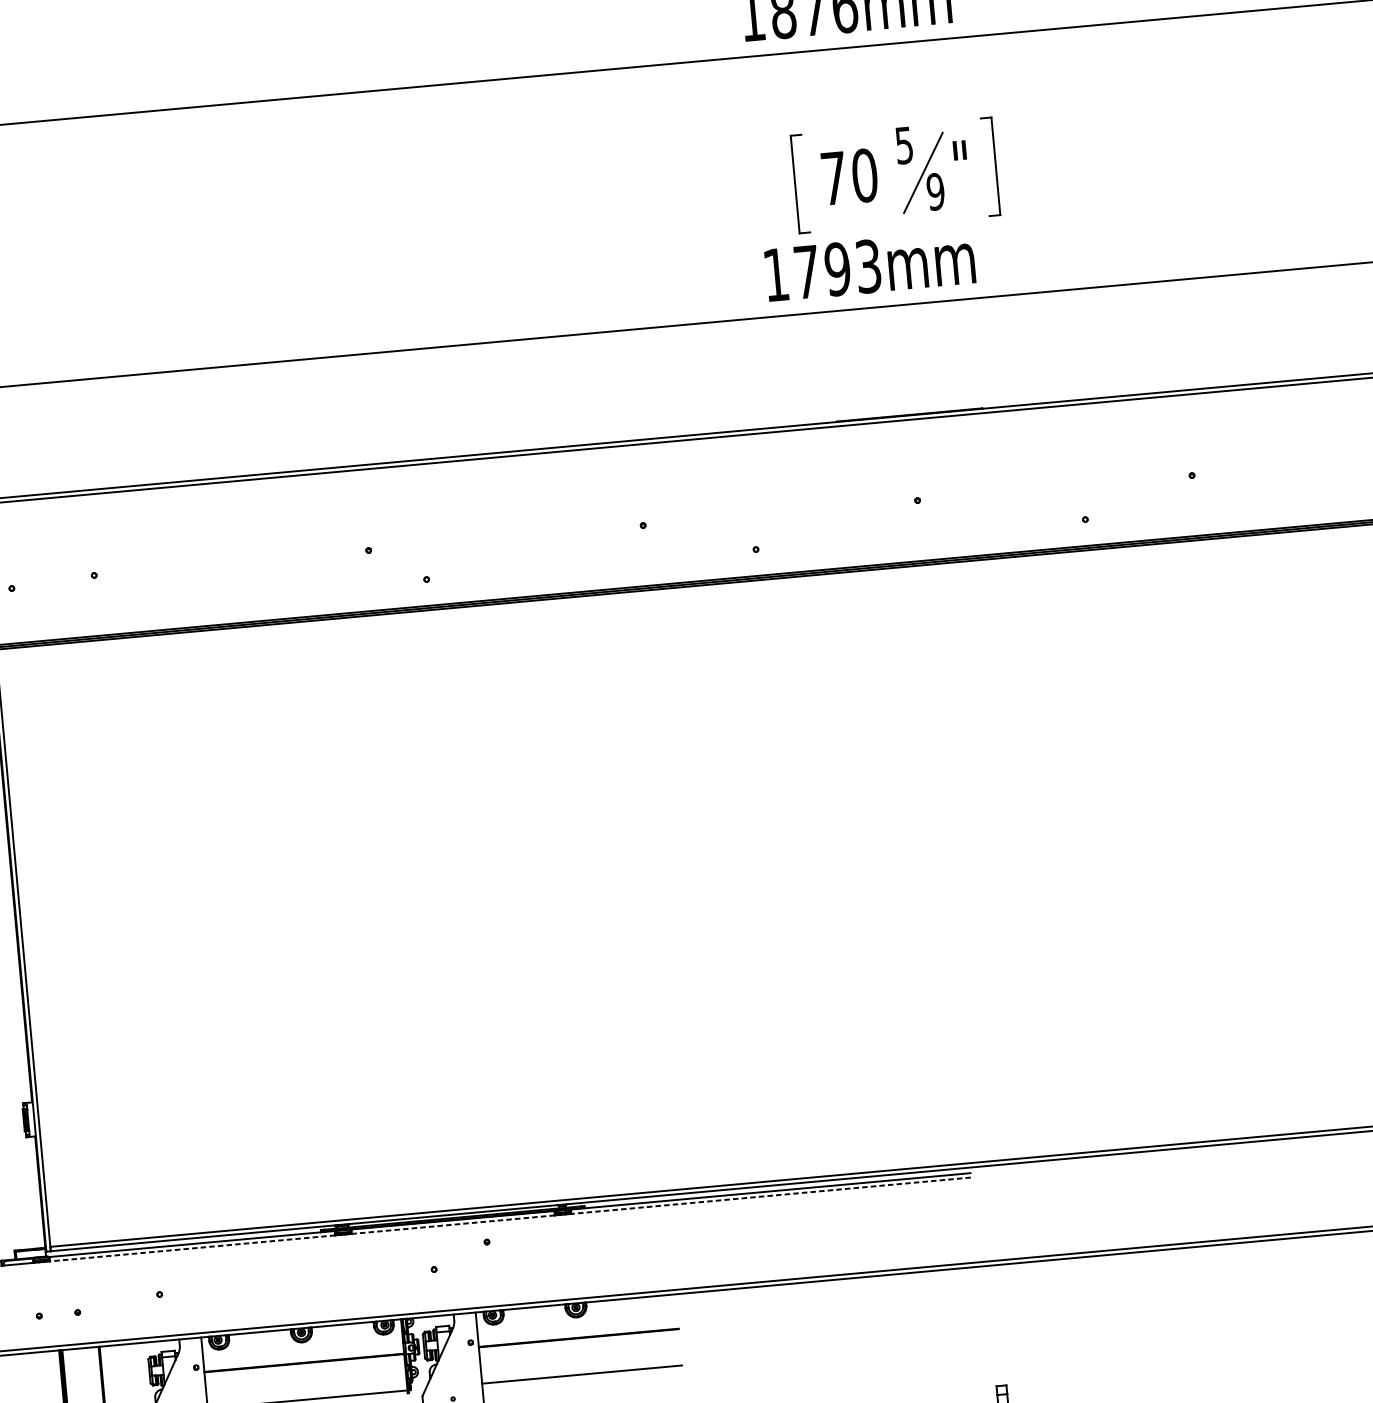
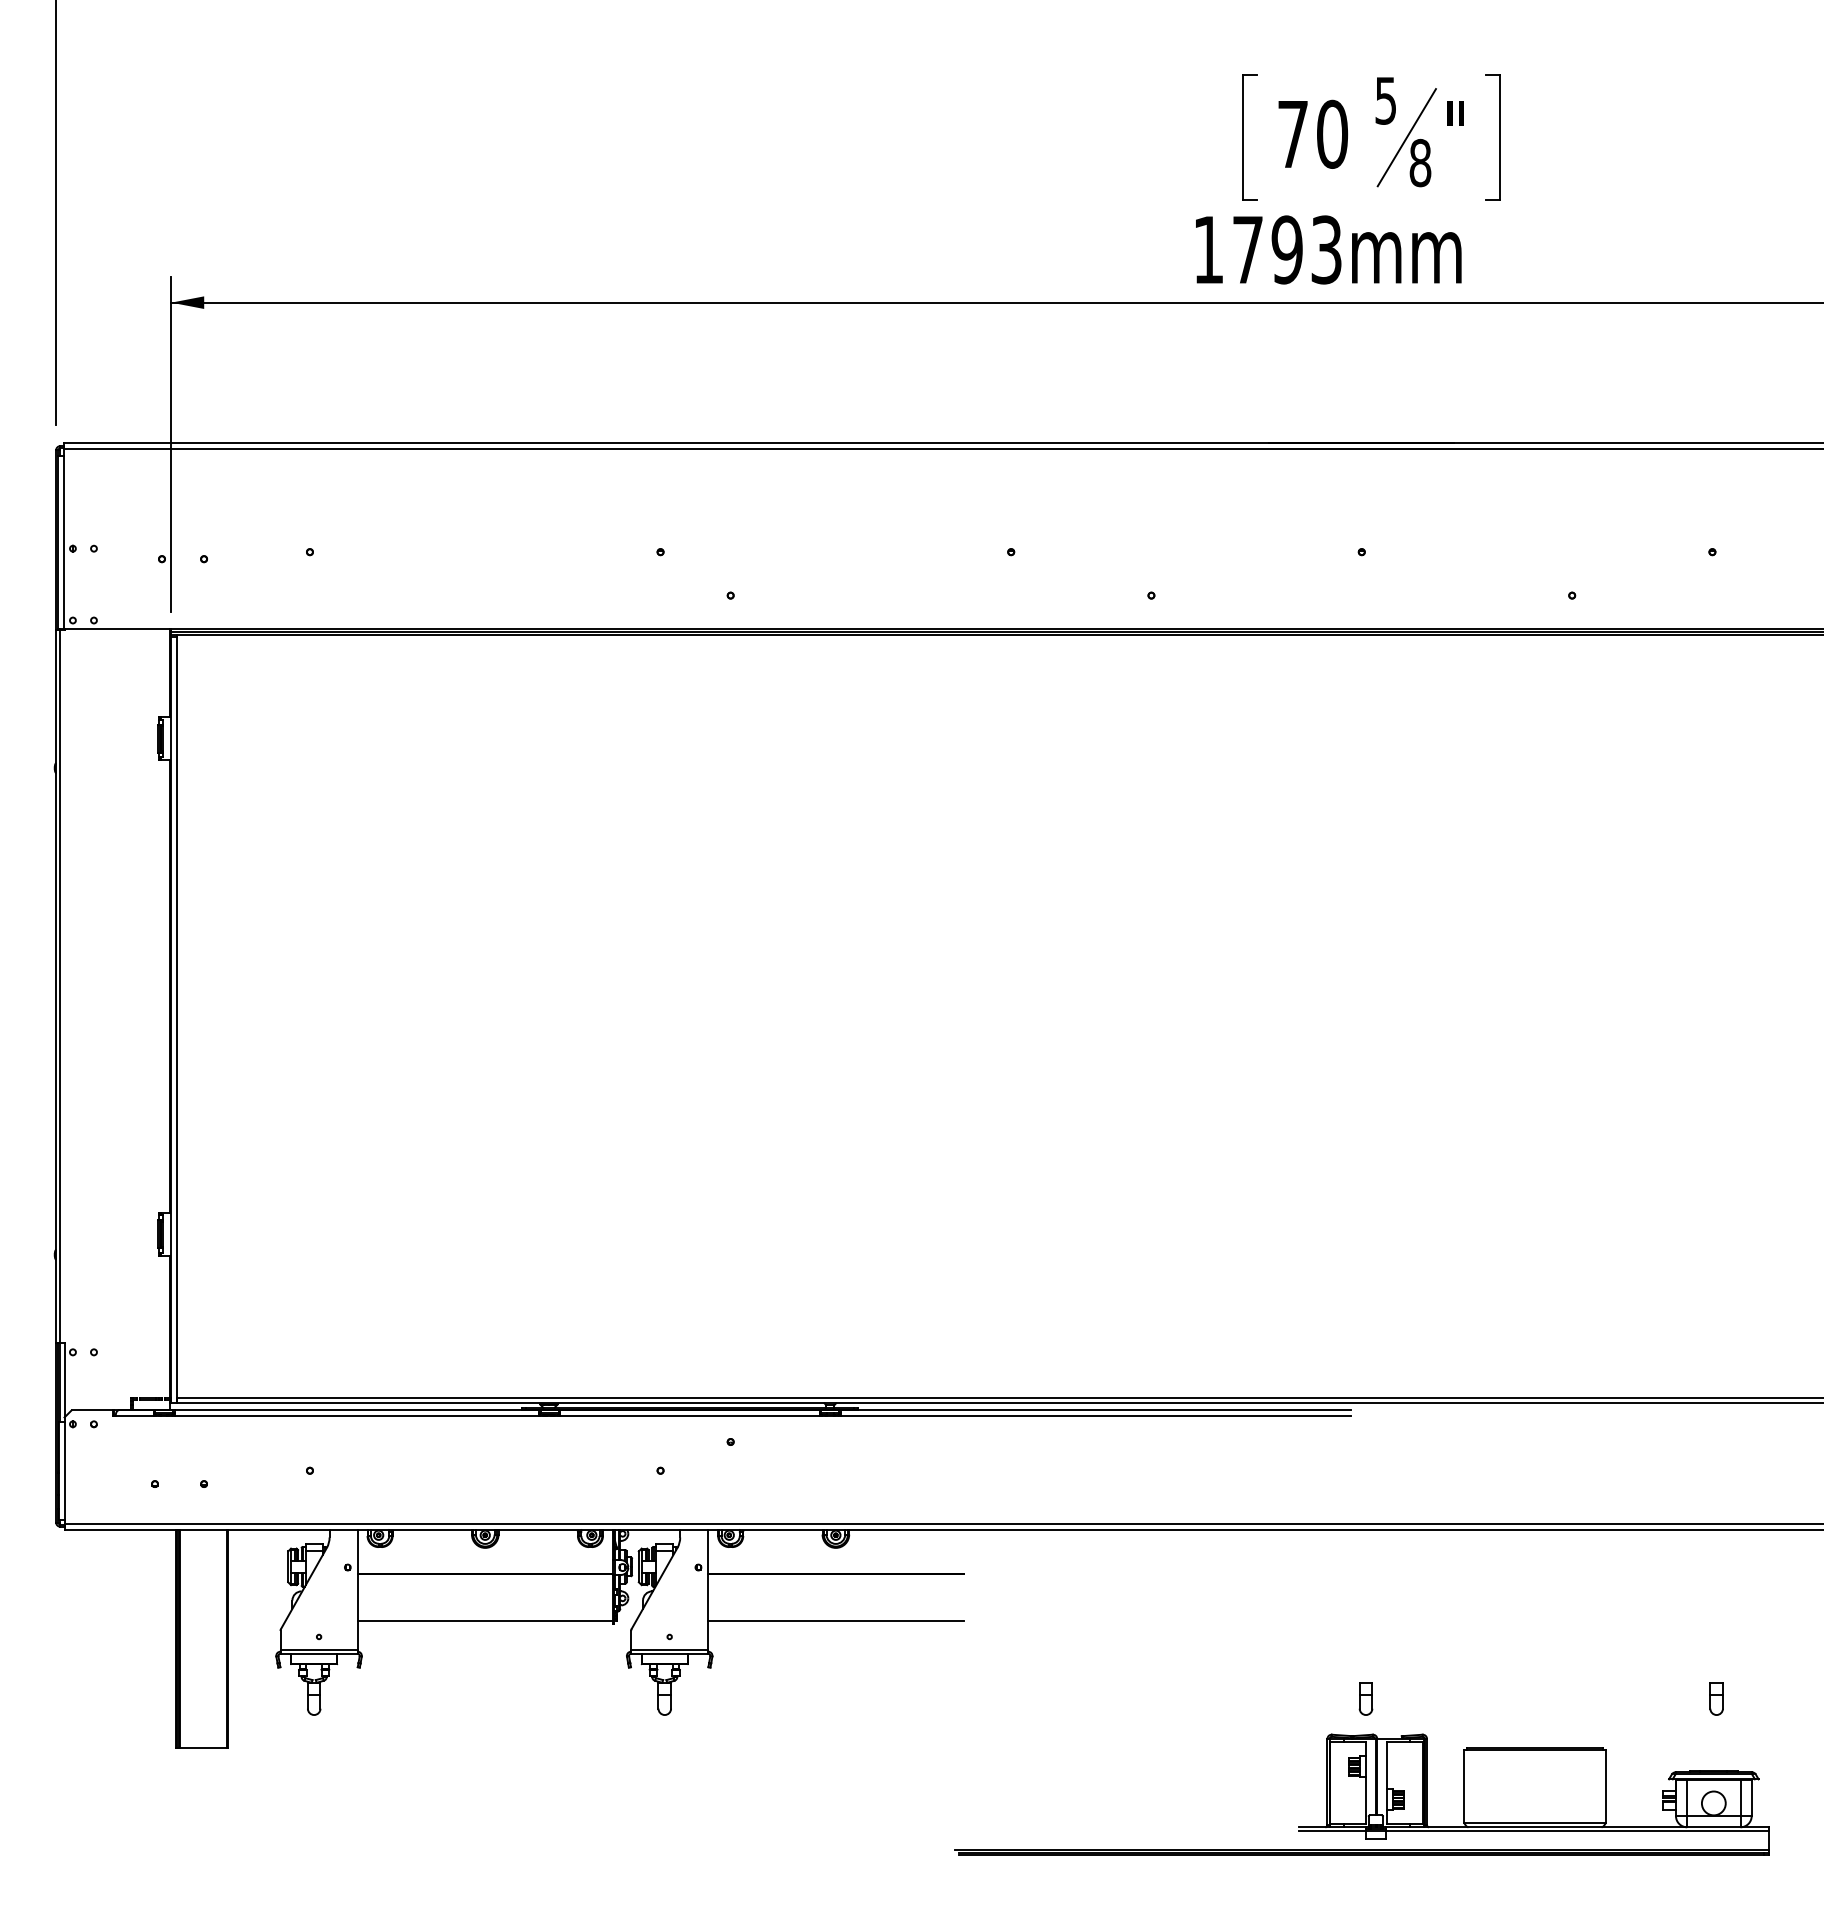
text: (935, 192) -> (1420, 163), 9 -> 8
line: (770, 1196) -> (1095, 1416), dashed -> solid
line: (453, 1224) -> (690, 1416), dashed -> solid
line: (192, 1248) -> (356, 1416), dashed -> solid
part: (1276, 1372) -> (1716, 1698), added

